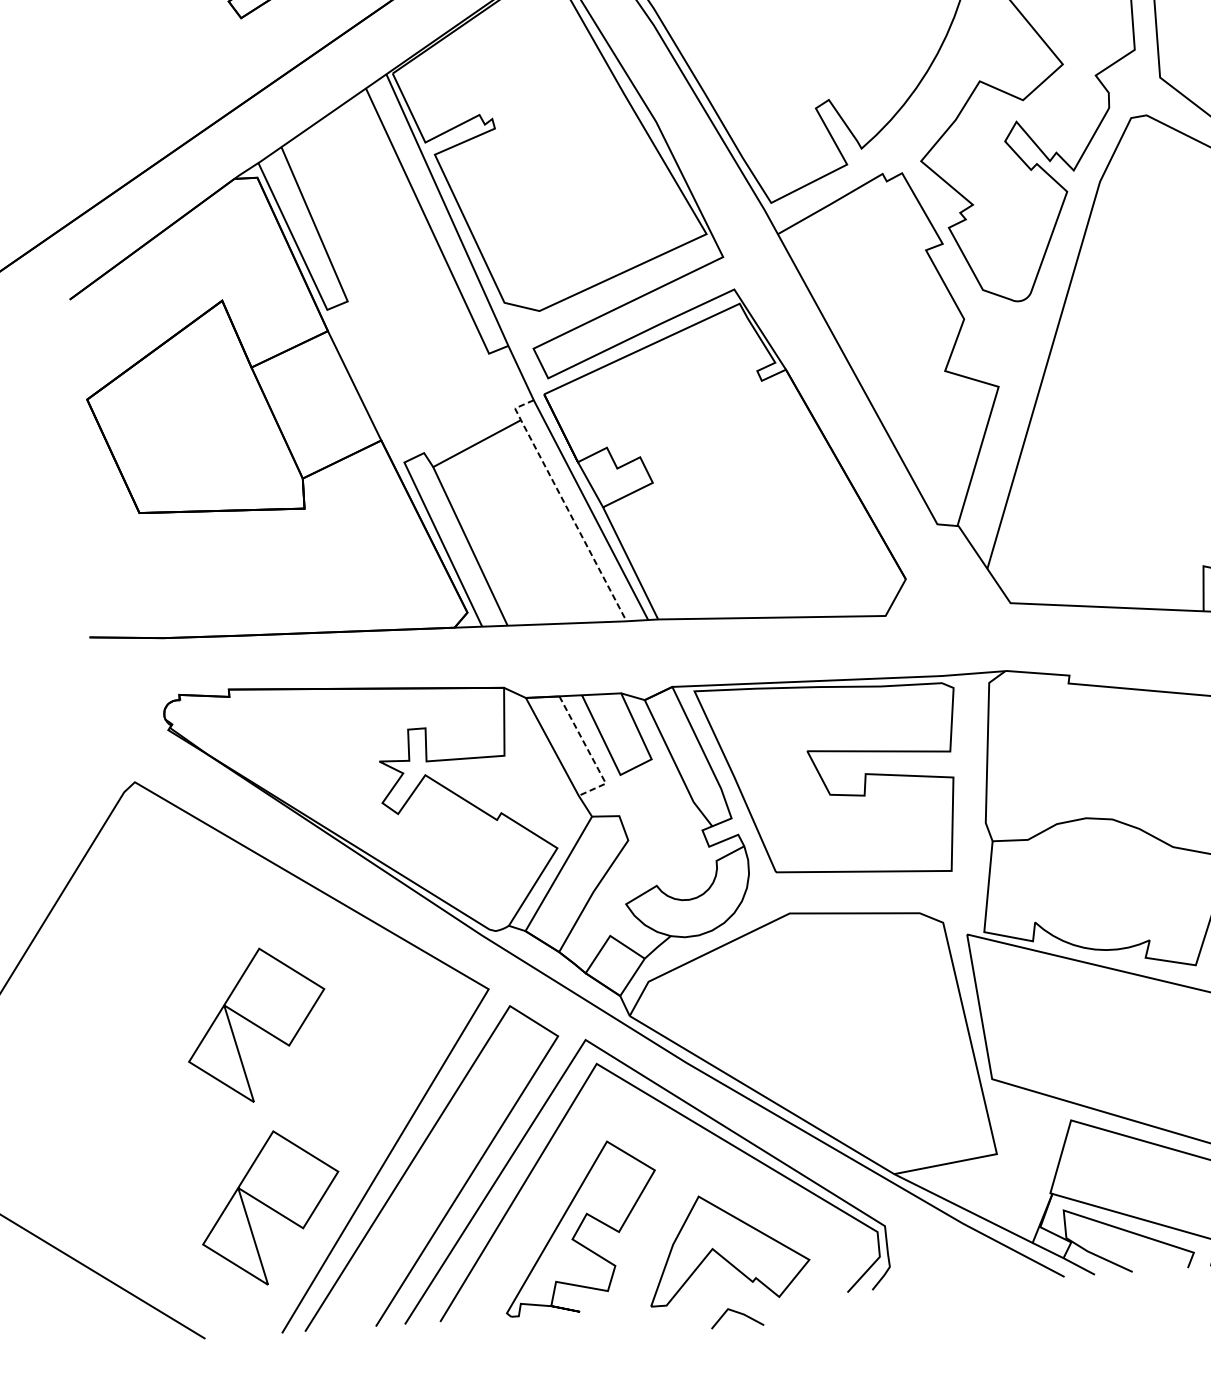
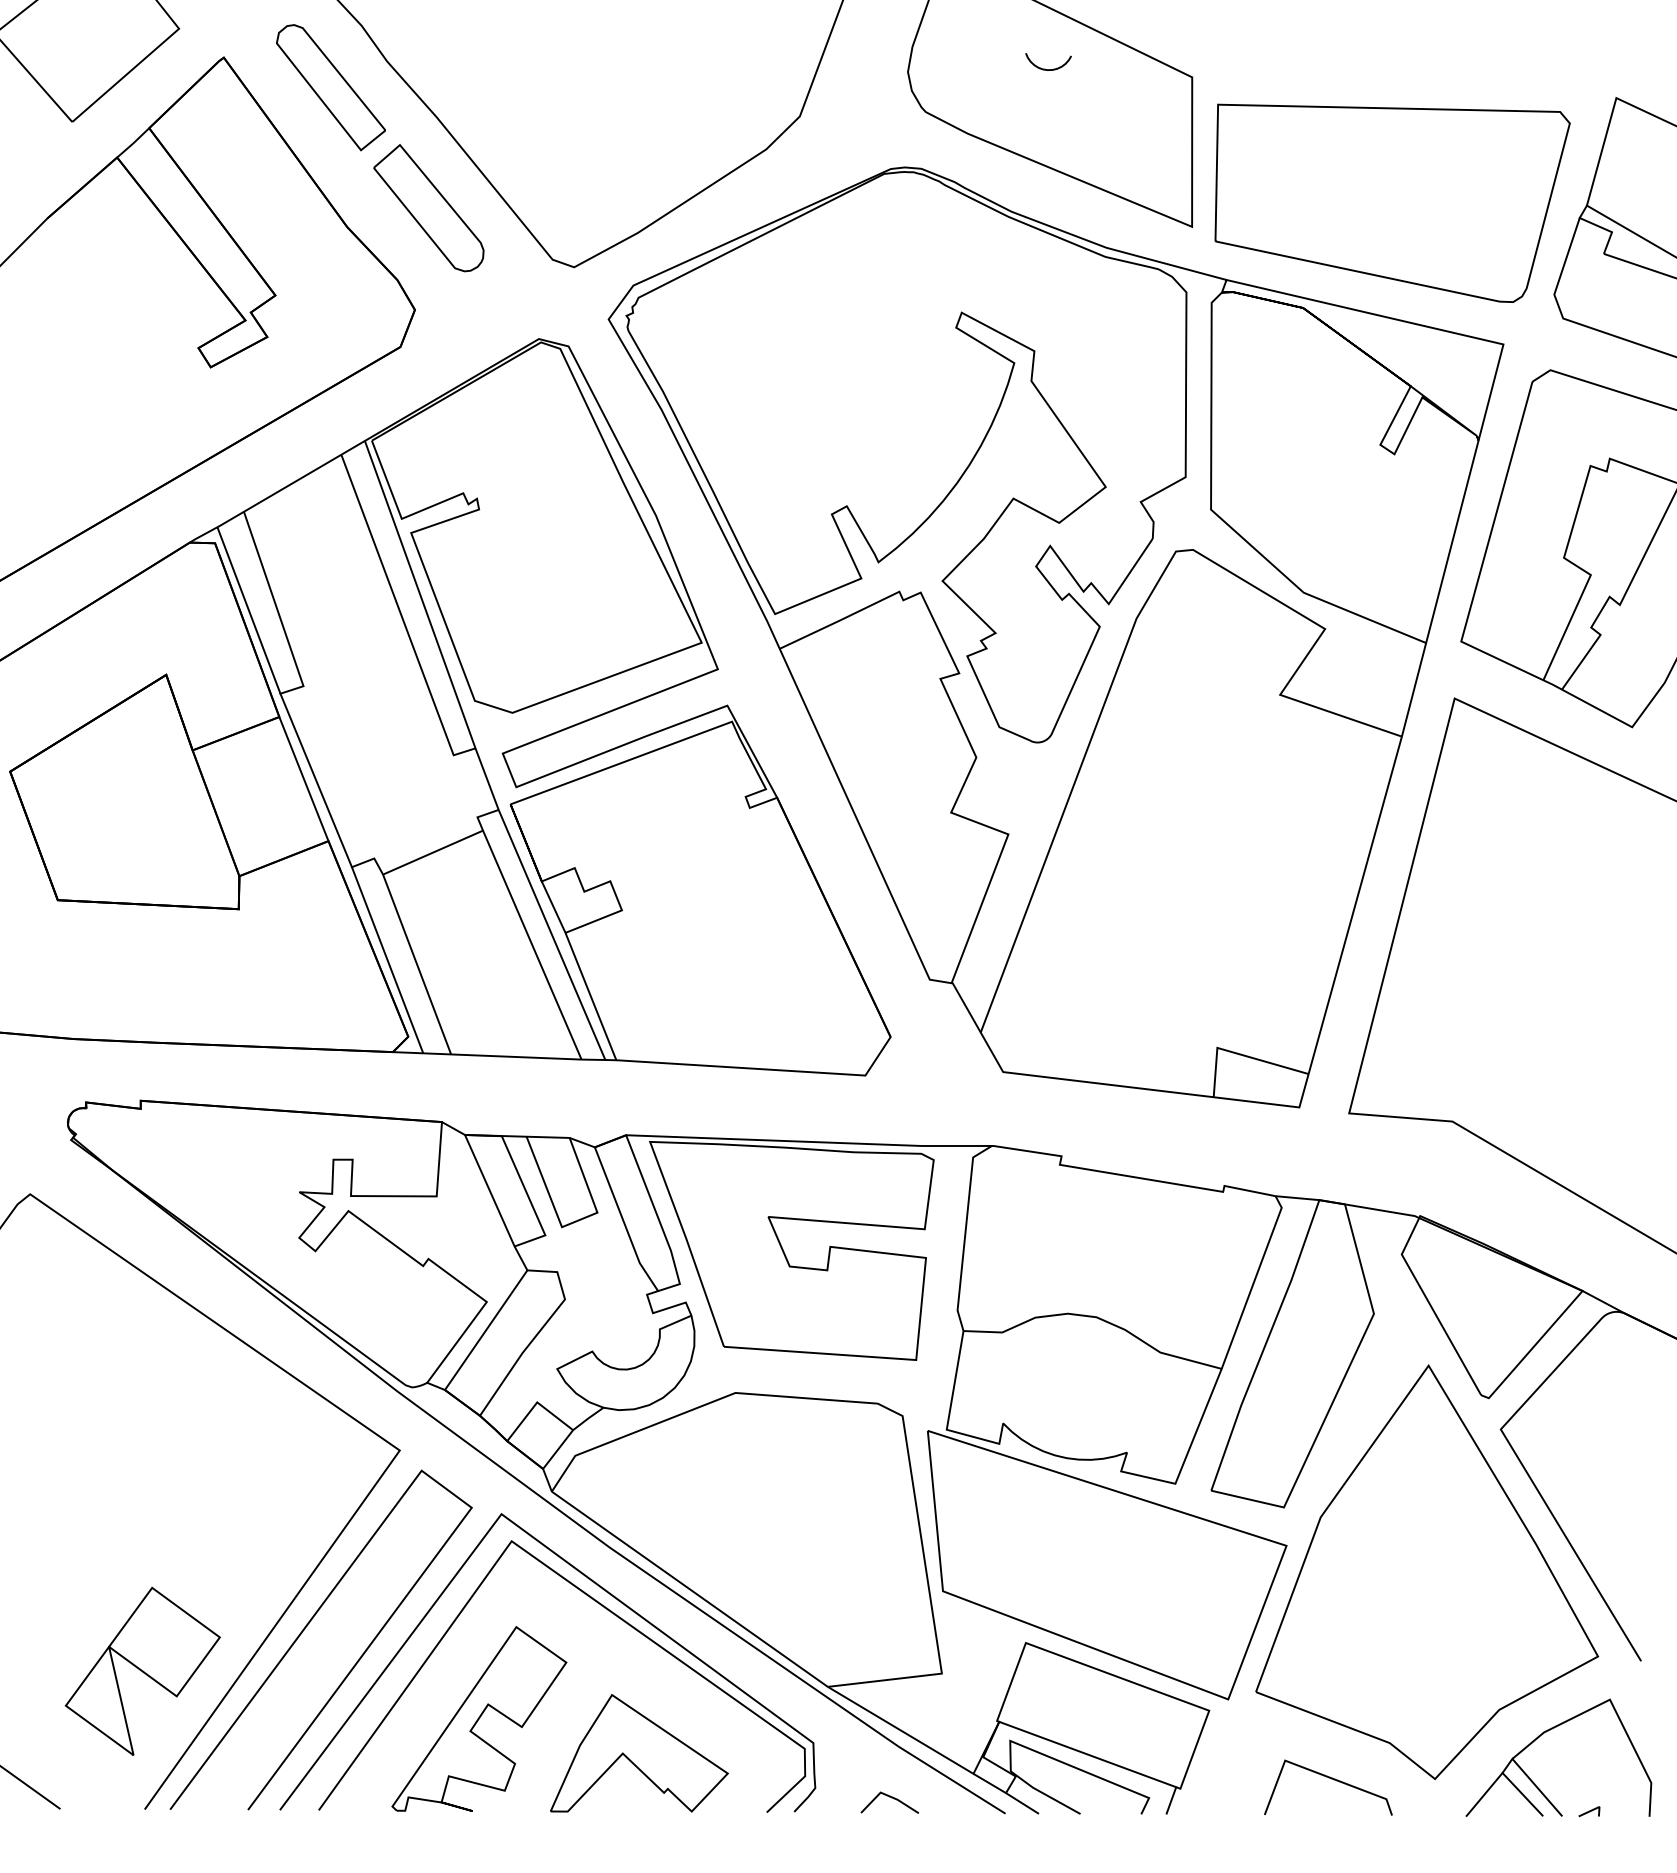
line: (365, 386) -> (315, 780), added
line: (565, 504) -> (524, 926), dashed -> solid
line: (590, 753) -> (530, 1201), dashed -> solid
part: (256, 1024) -> (142, 1469), removed
line: (738, 1313) -> (891, 1798), moved

